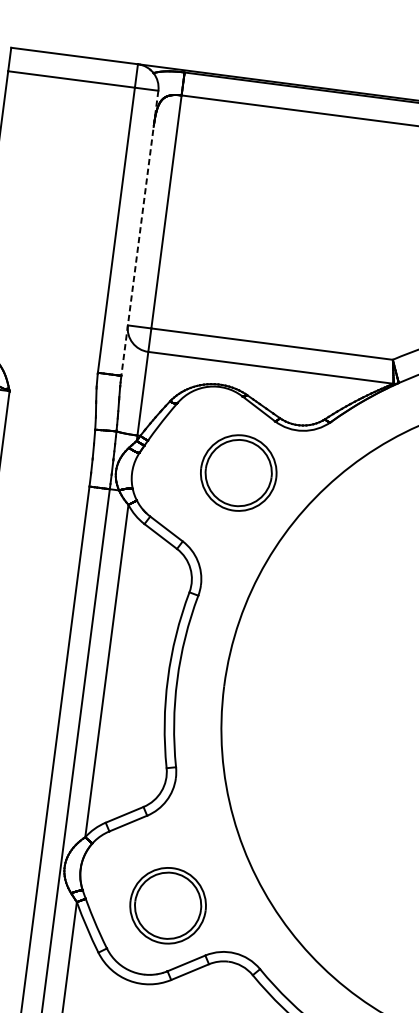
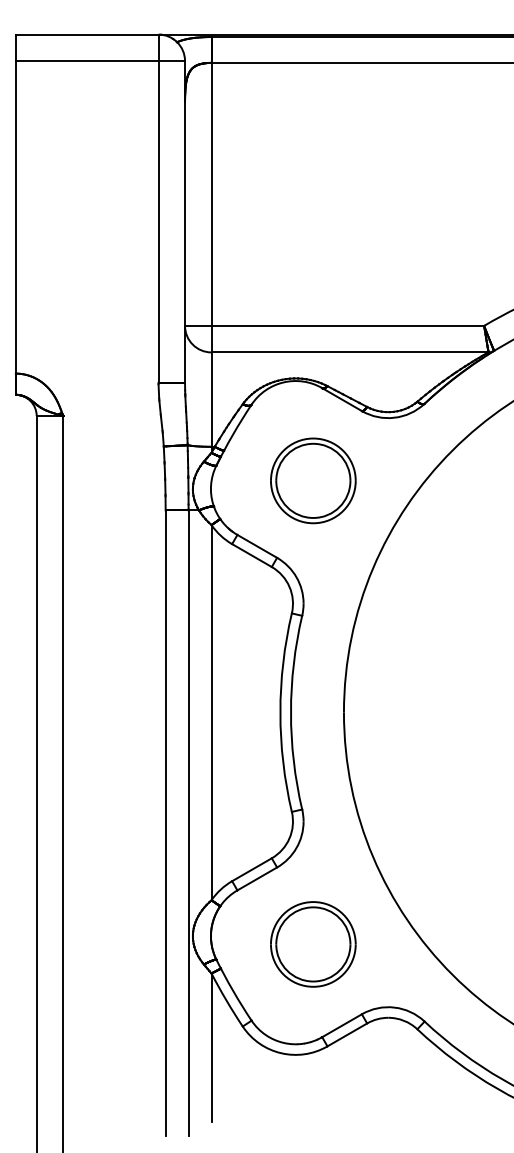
line: (140, 232) -> (185, 221), dashed -> solid
part: (238, 472) -> (313, 480), moved
part: (168, 905) -> (313, 944), moved

